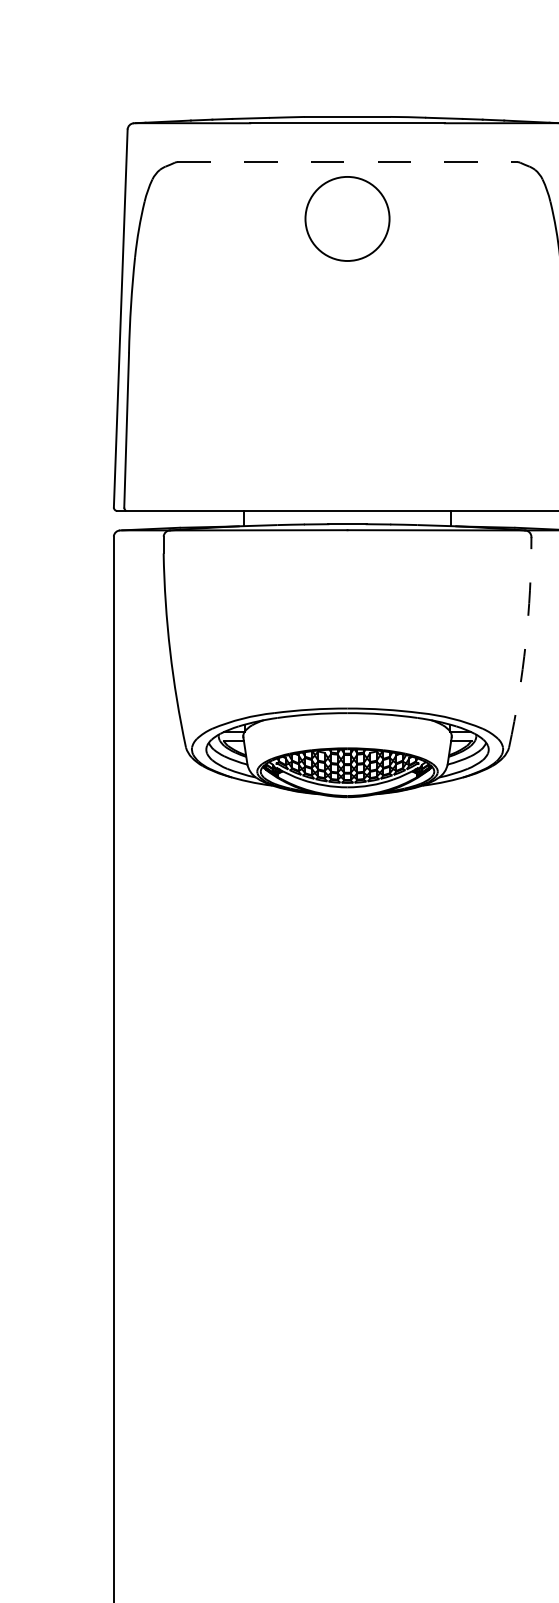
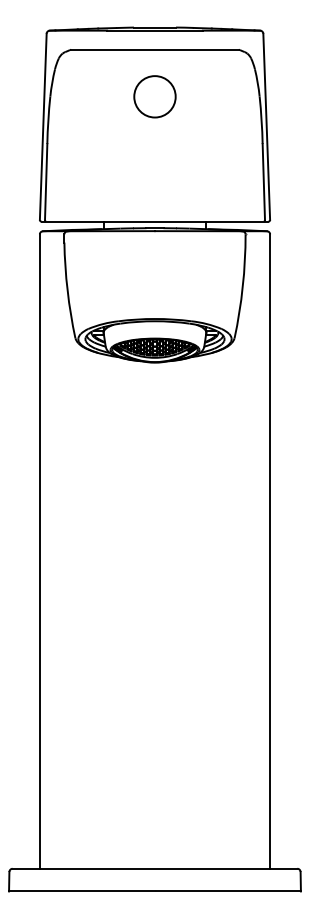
line: (348, 161) -> (155, 49), dashed -> solid
circle: (346, 218) -> (154, 96), moved
arc: (525, 642) -> (242, 286), dashed -> solid

